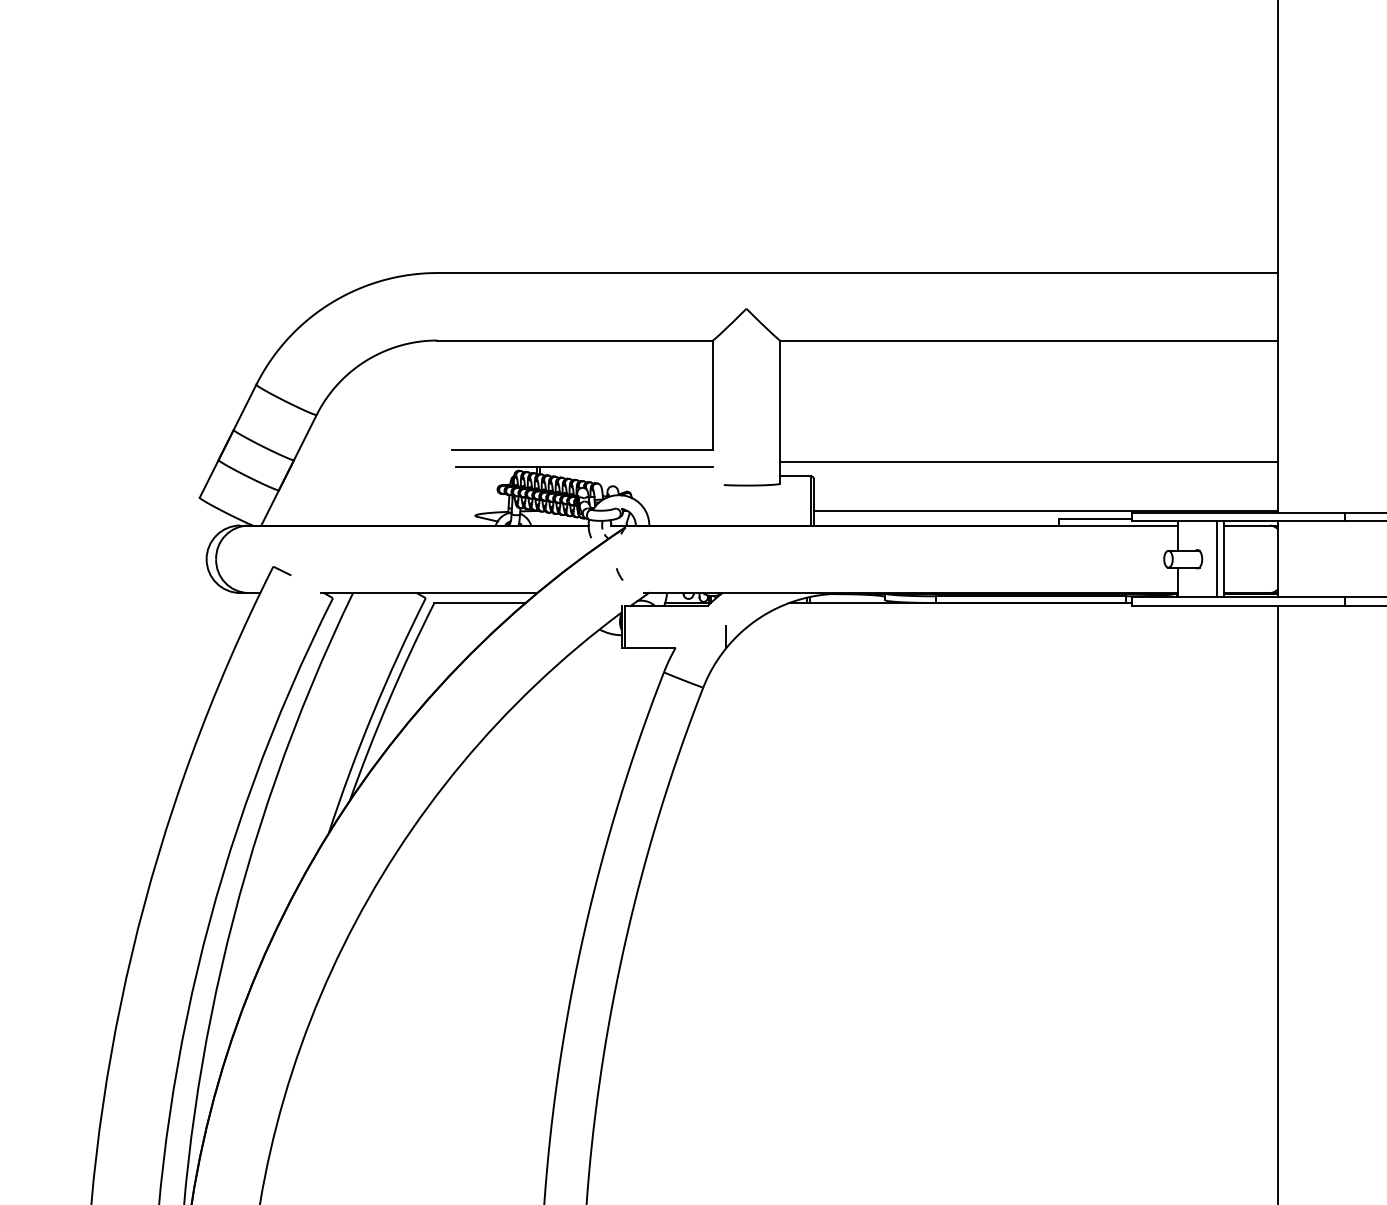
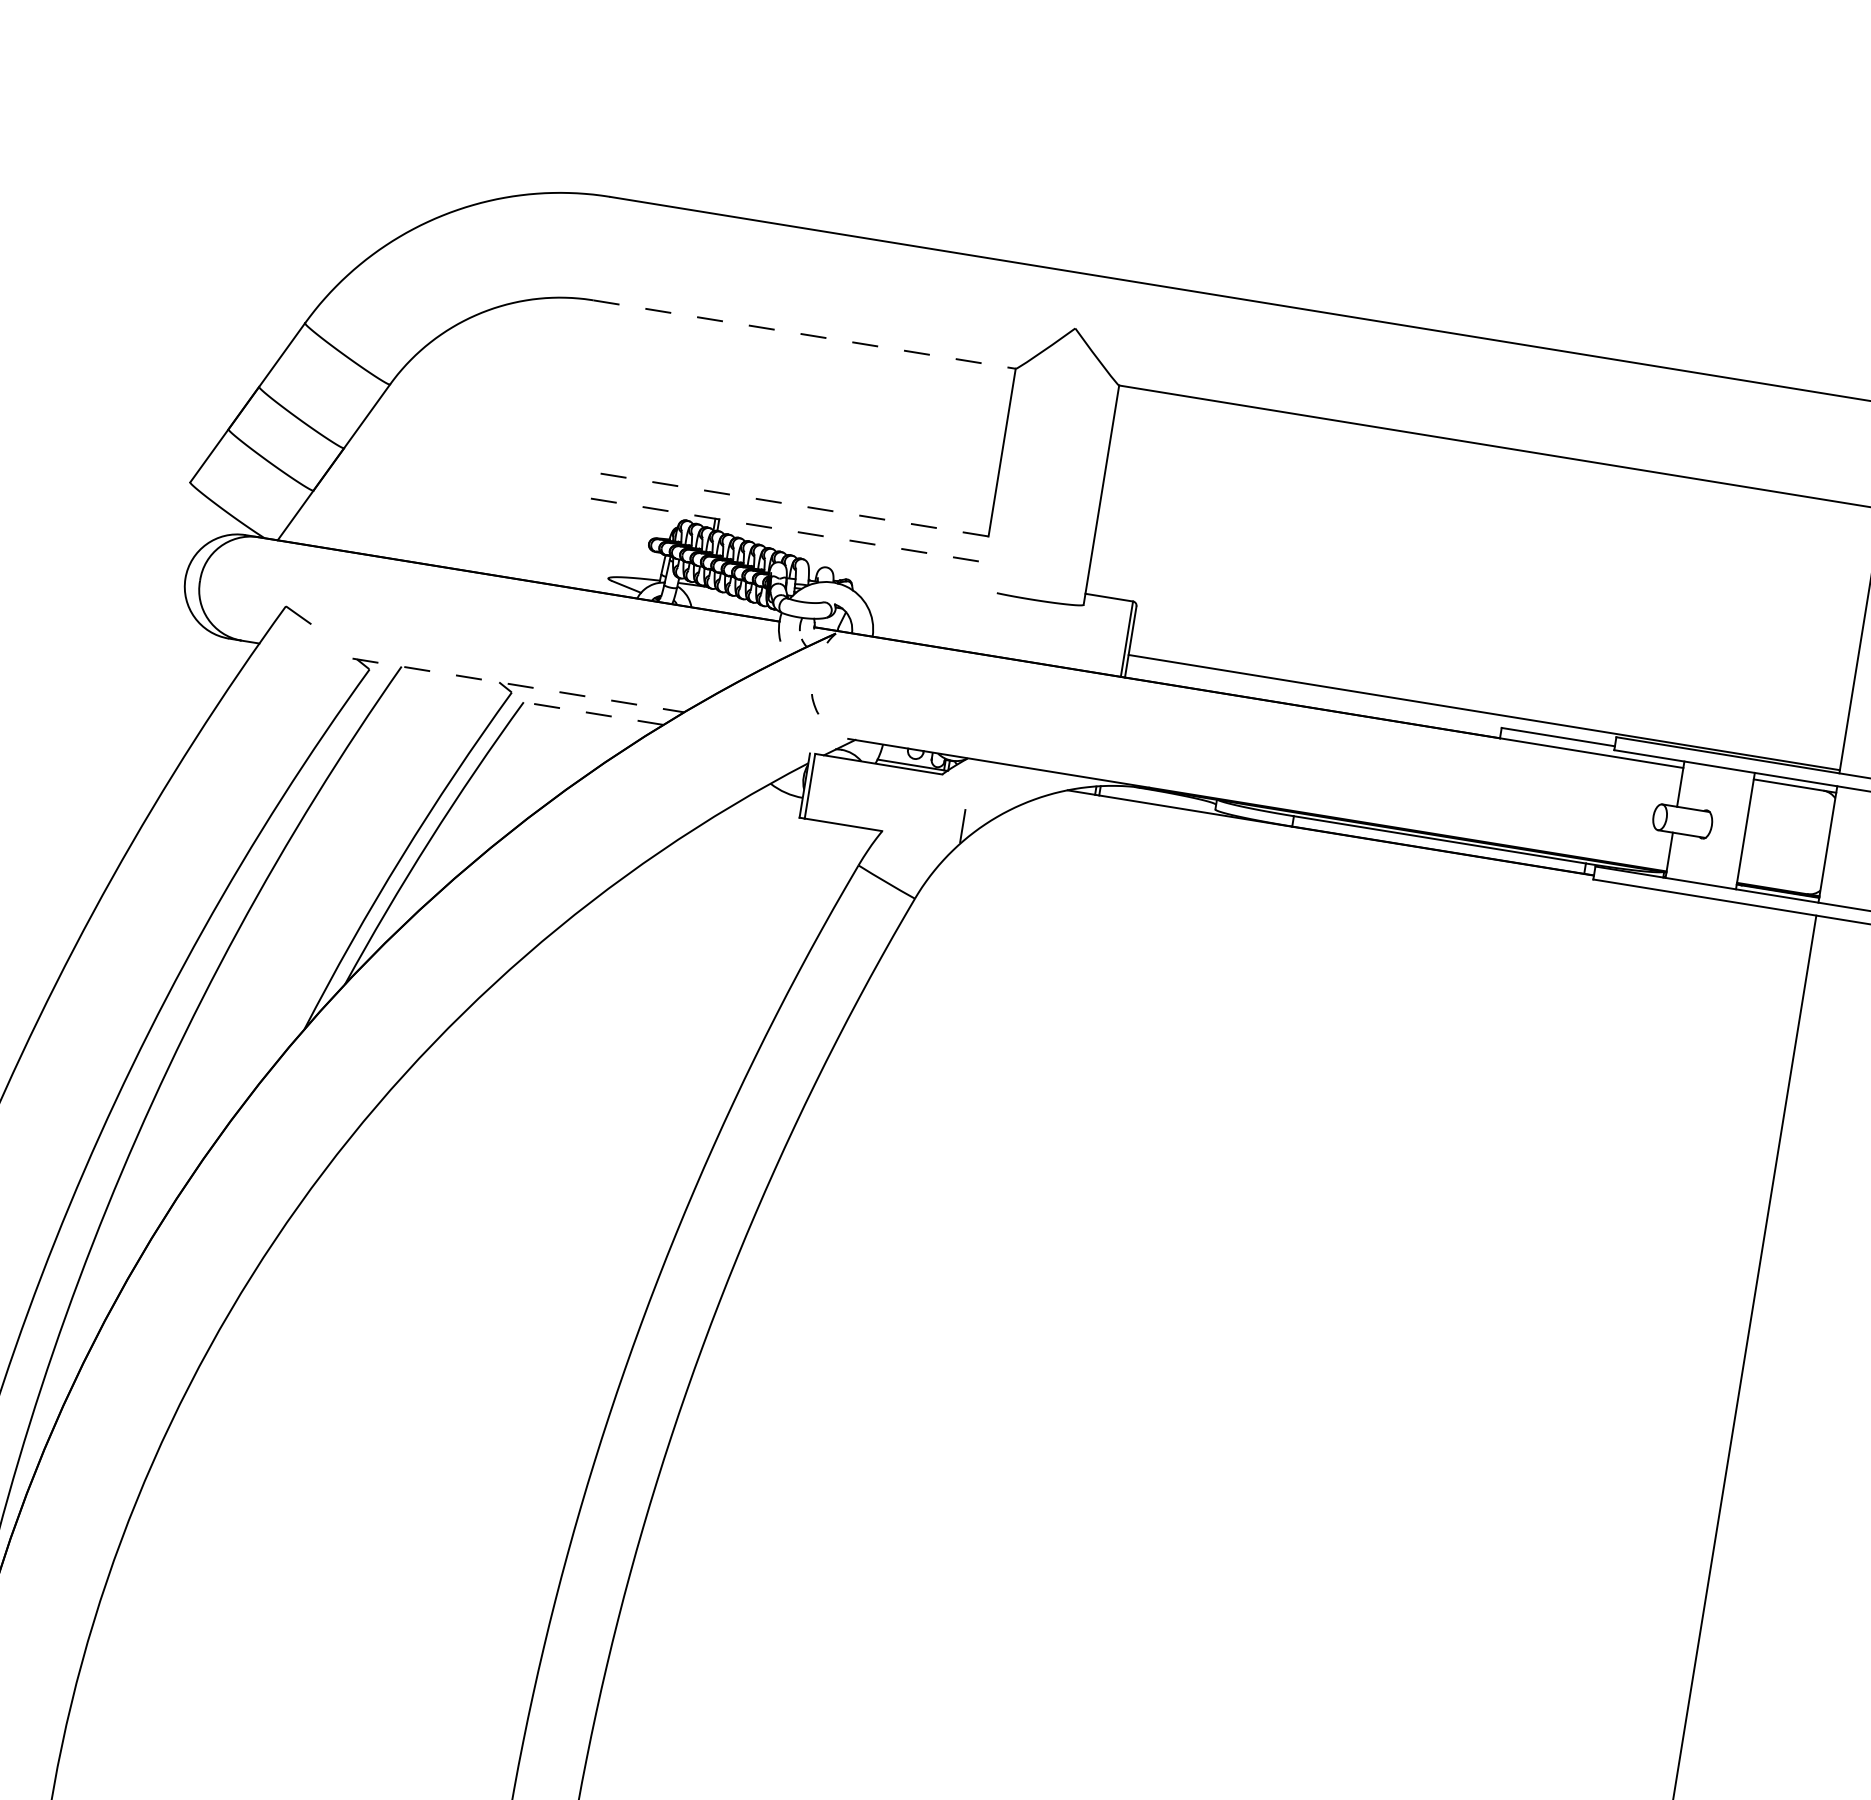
line: (575, 340) -> (805, 334), solid -> dashed
line: (582, 449) -> (789, 503), solid -> dashed
line: (1028, 462) -> (1469, 634), removed
line: (584, 466) -> (787, 530), solid -> dashed
line: (1216, 559) -> (1733, 829), removed
line: (429, 593) -> (518, 686), solid -> dashed
line: (479, 603) -> (592, 714), solid -> dashed

